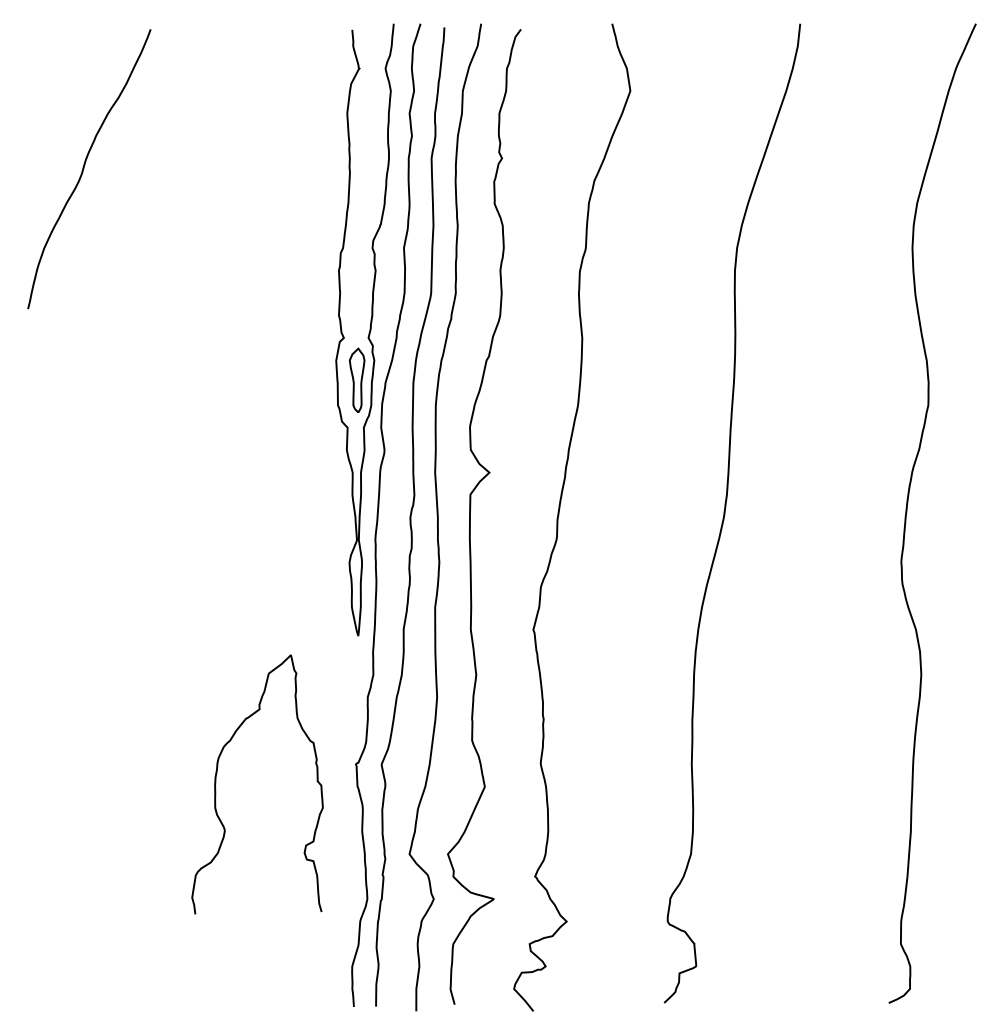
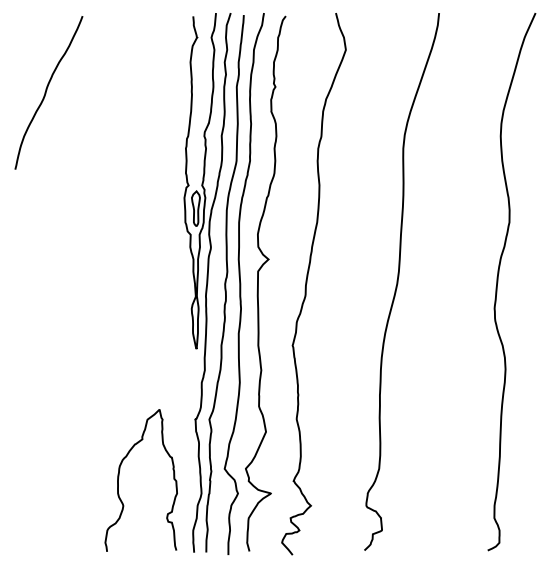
curve: (217, 778) -> (119, 477), moved

